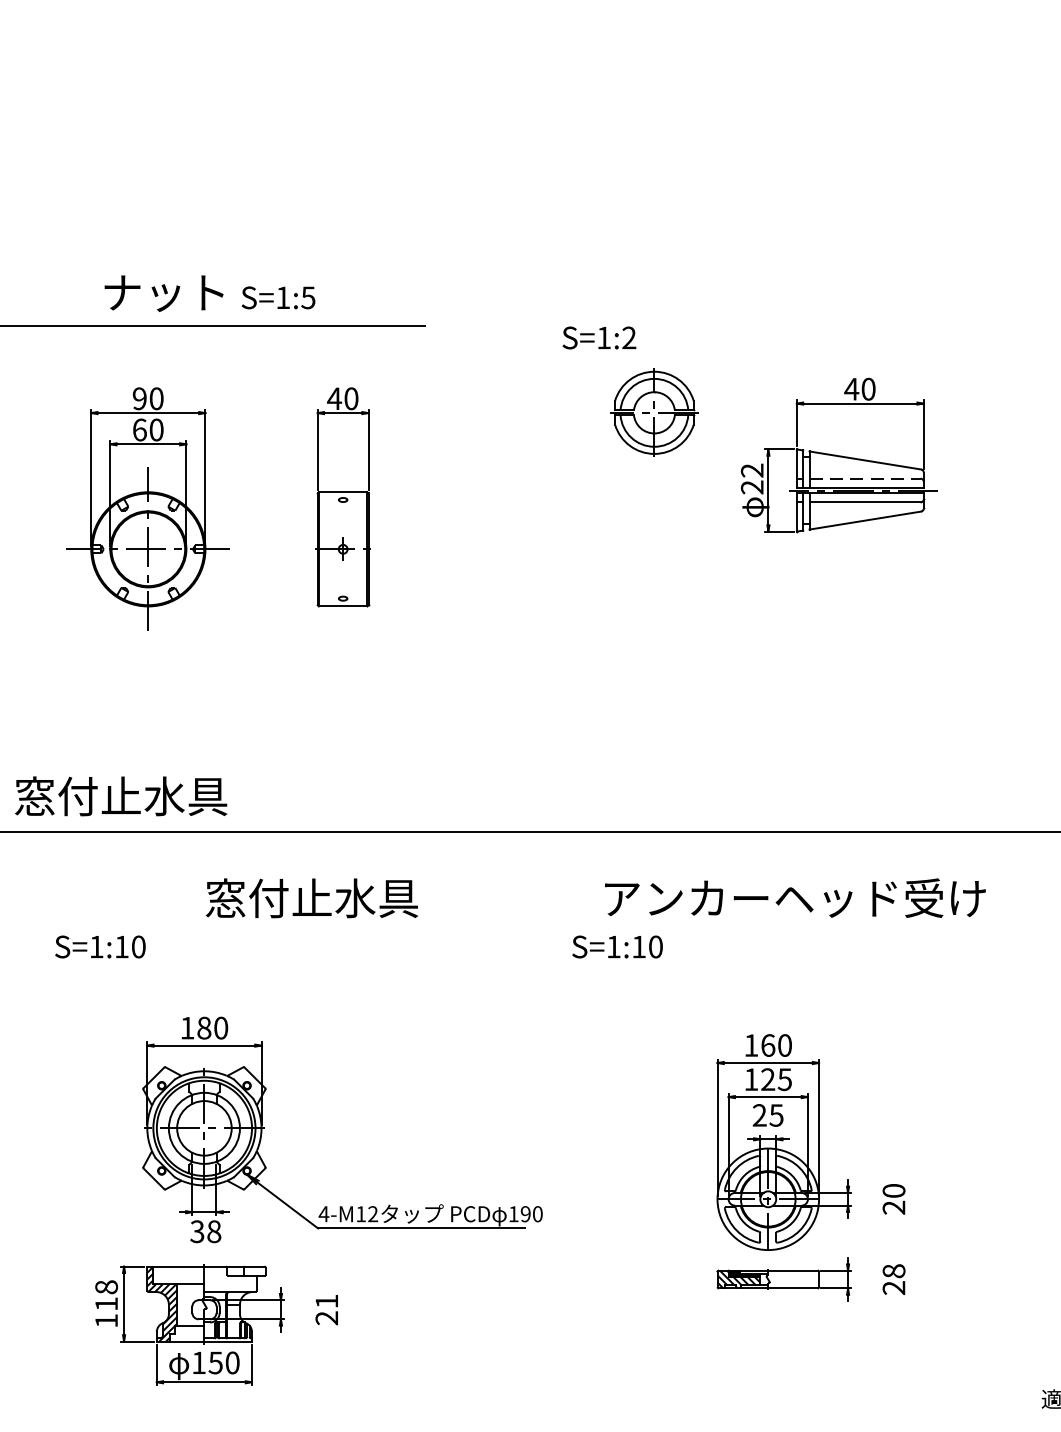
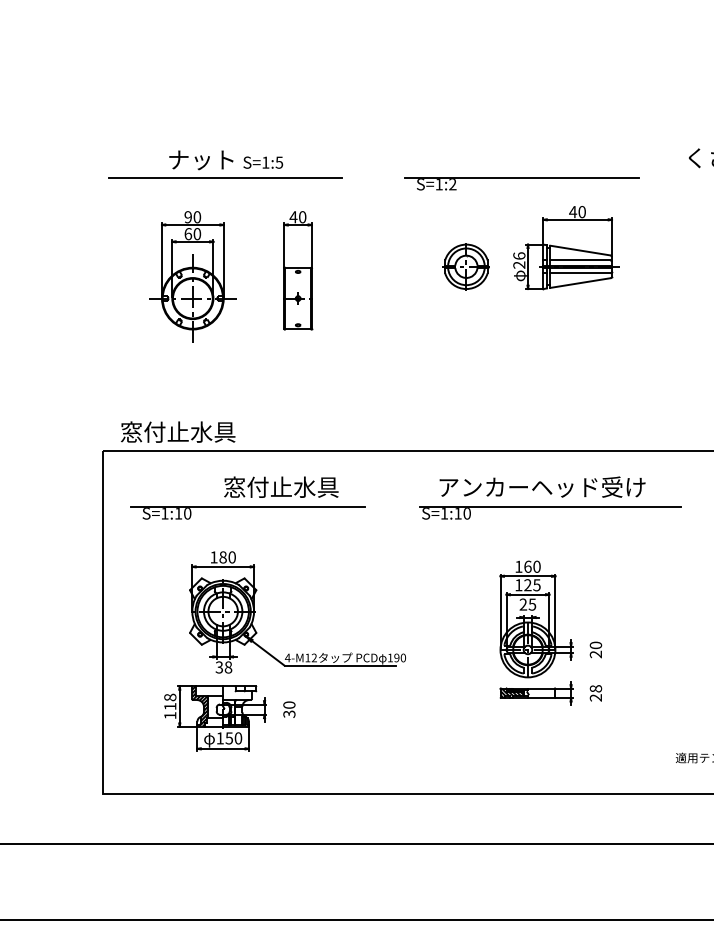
line: (758, 325) -> (522, 177), added
part: (652, 412) -> (465, 266), moved
text: (752, 469) -> (519, 255), 22 -> 26
line: (865, 478) -> (580, 260), dashed -> solid
line: (249, 935) -> (247, 507), added
line: (809, 935) -> (550, 507), added
text: (327, 1309) -> (289, 709), 21 -> 30

